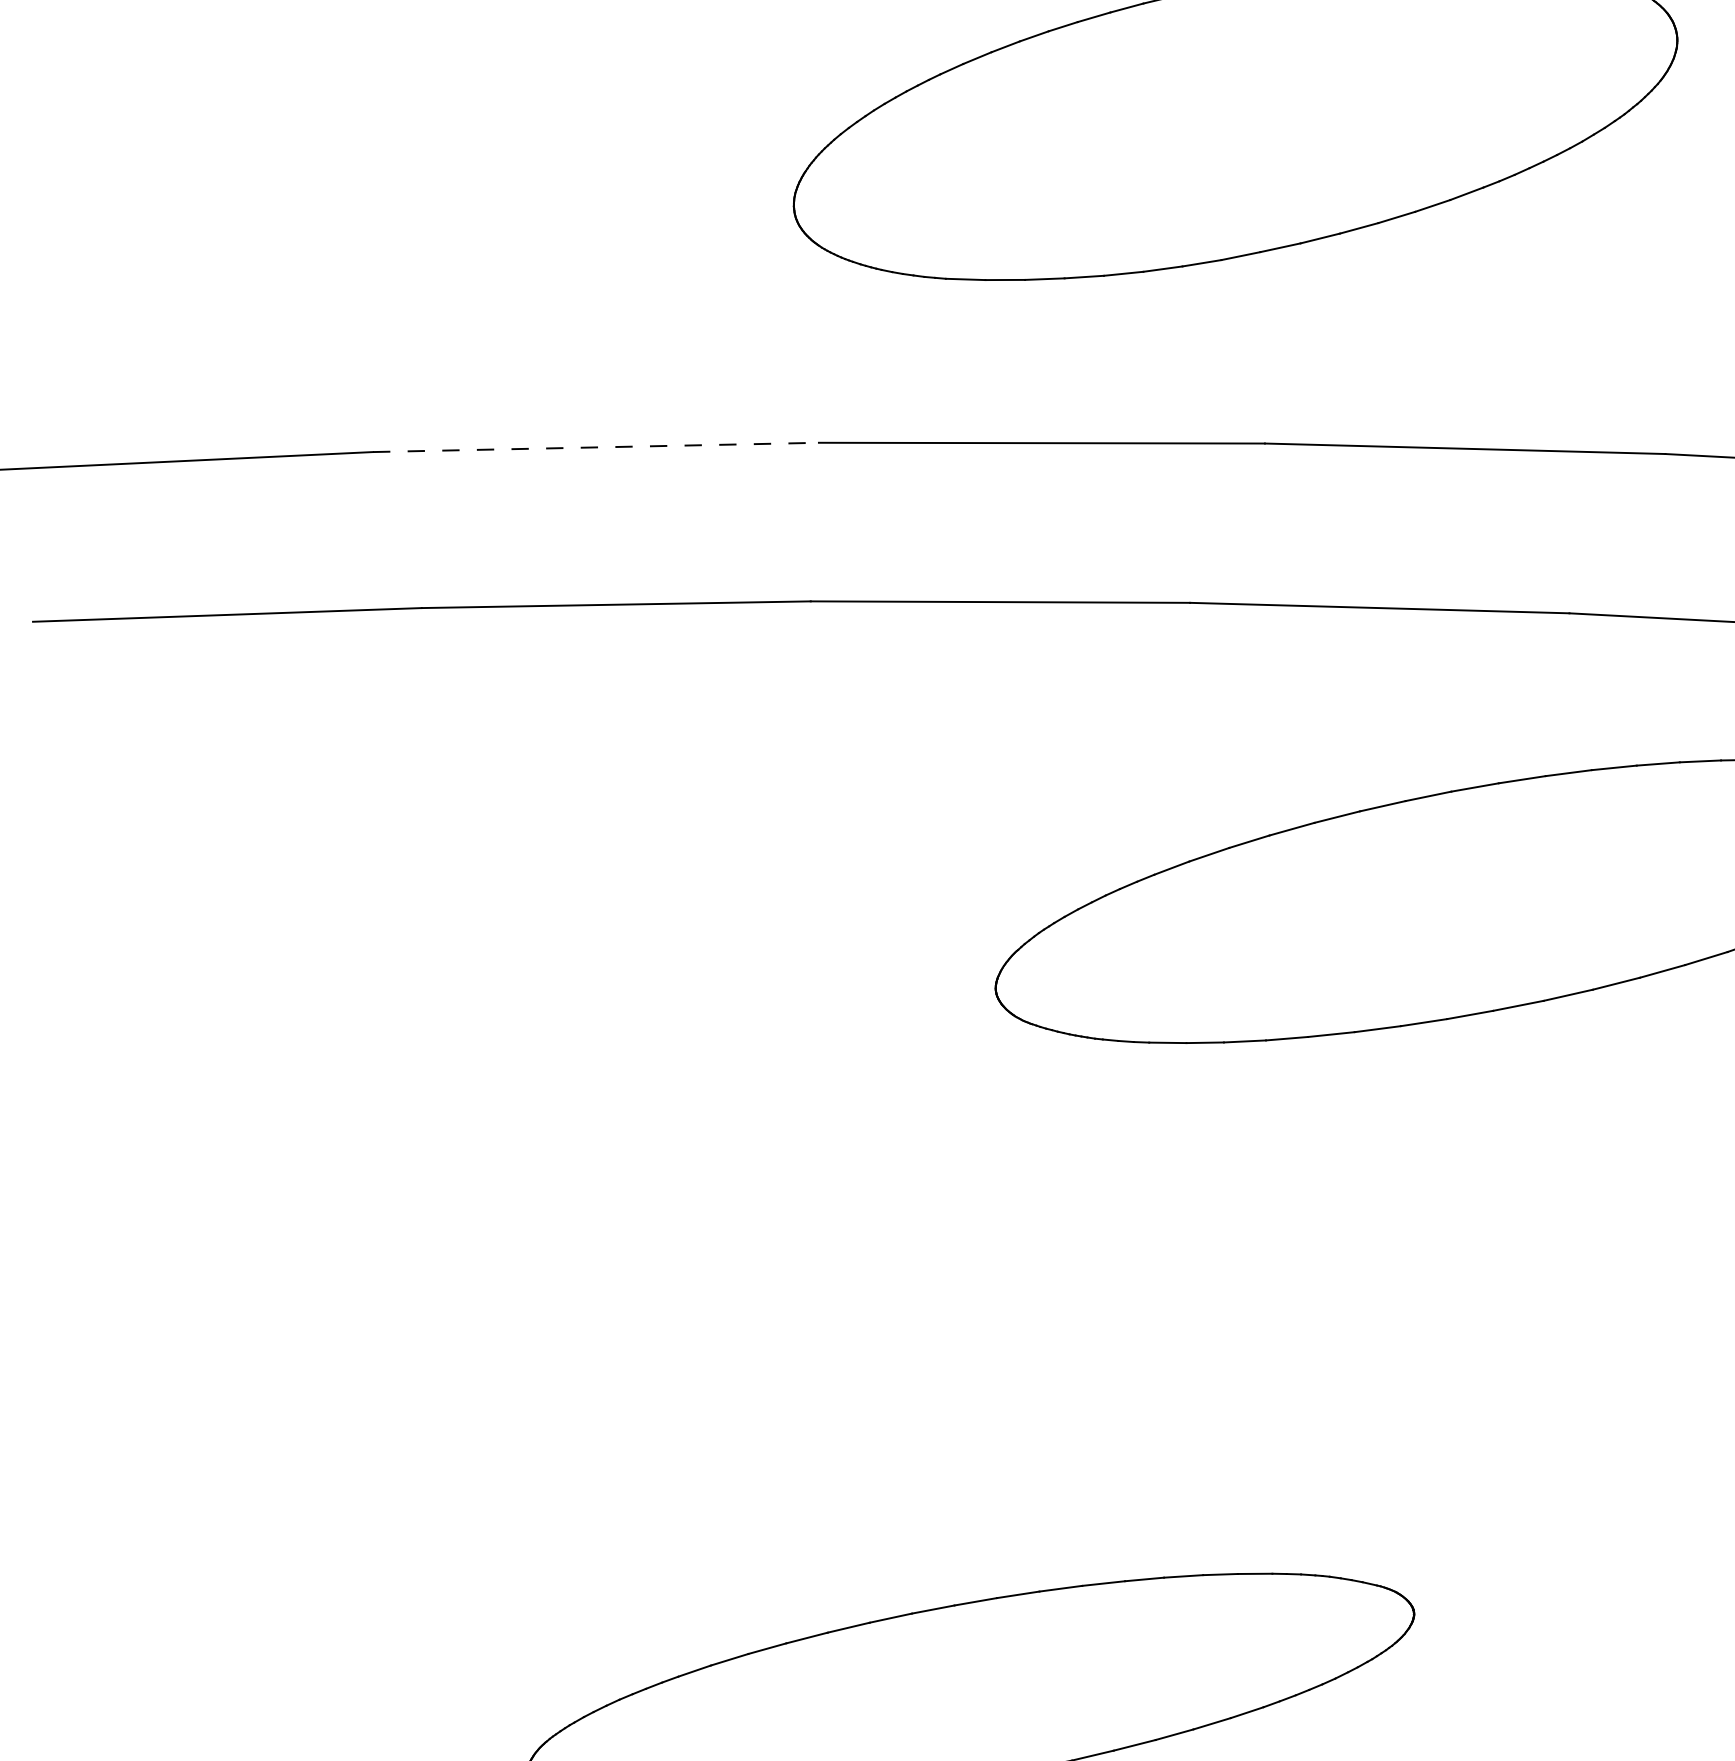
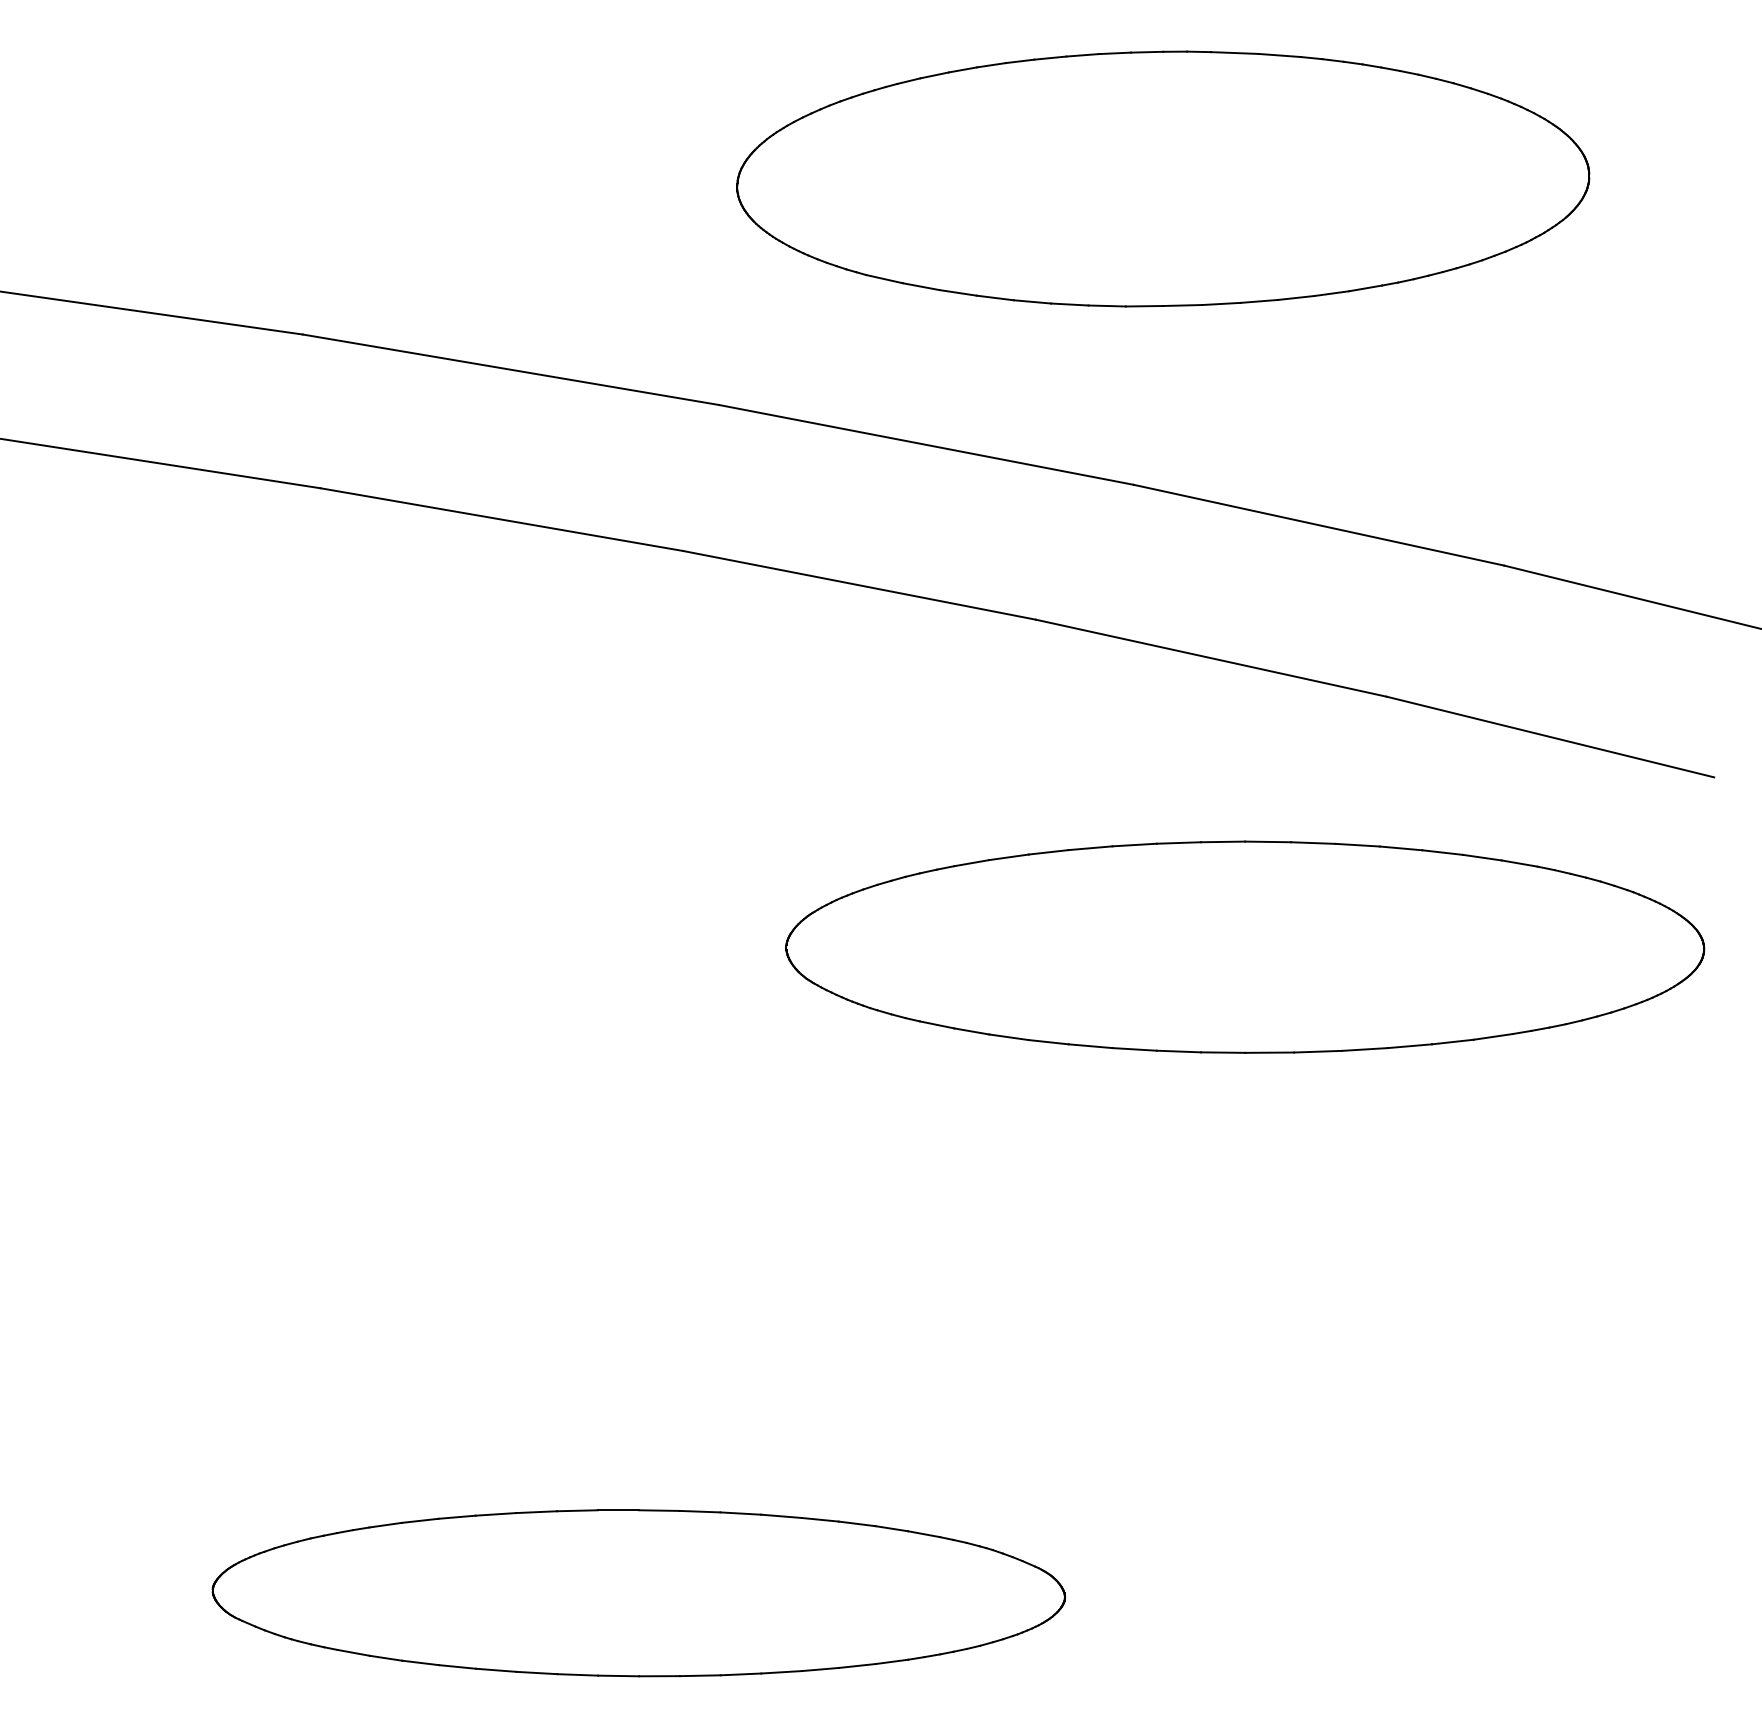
line: (596, 447) -> (511, 369), dashed -> solid

